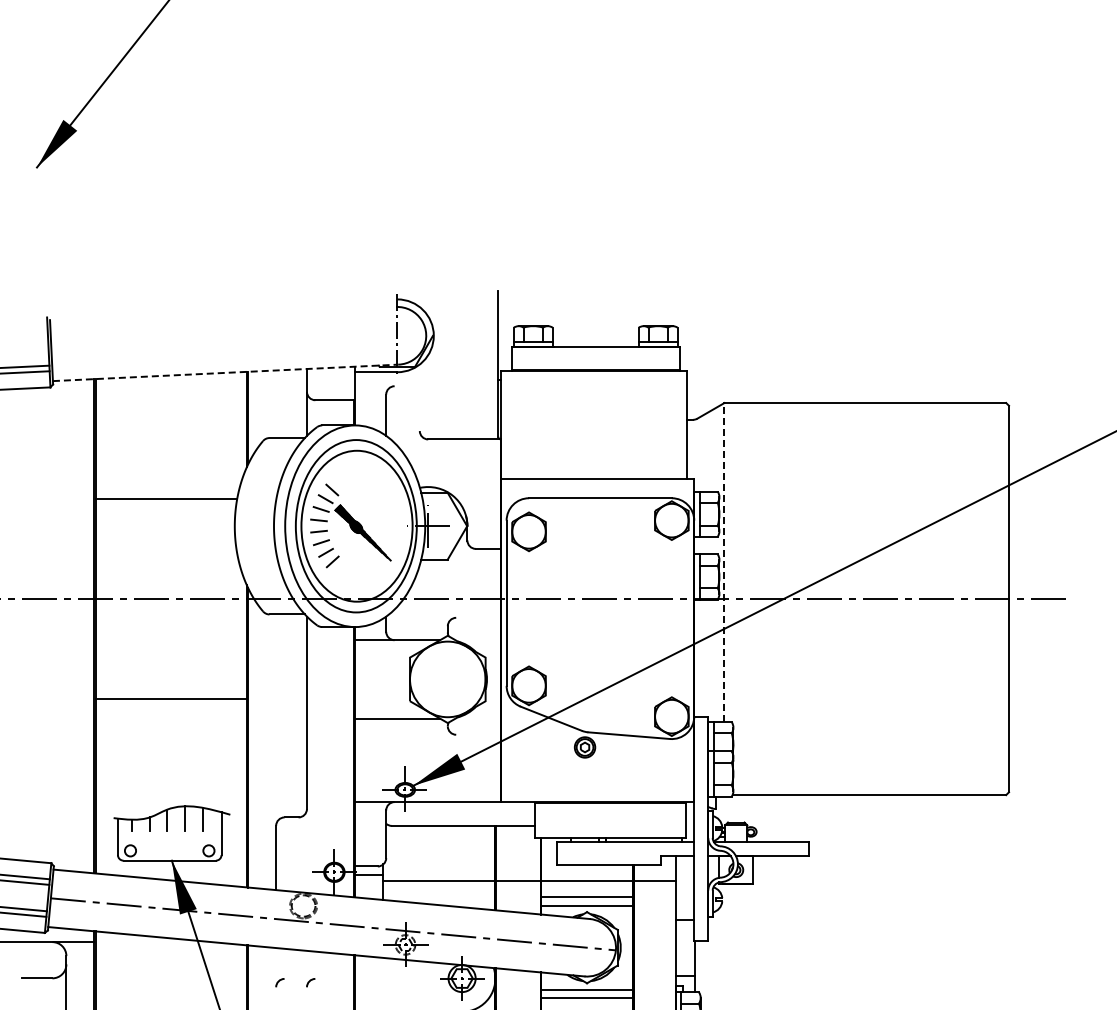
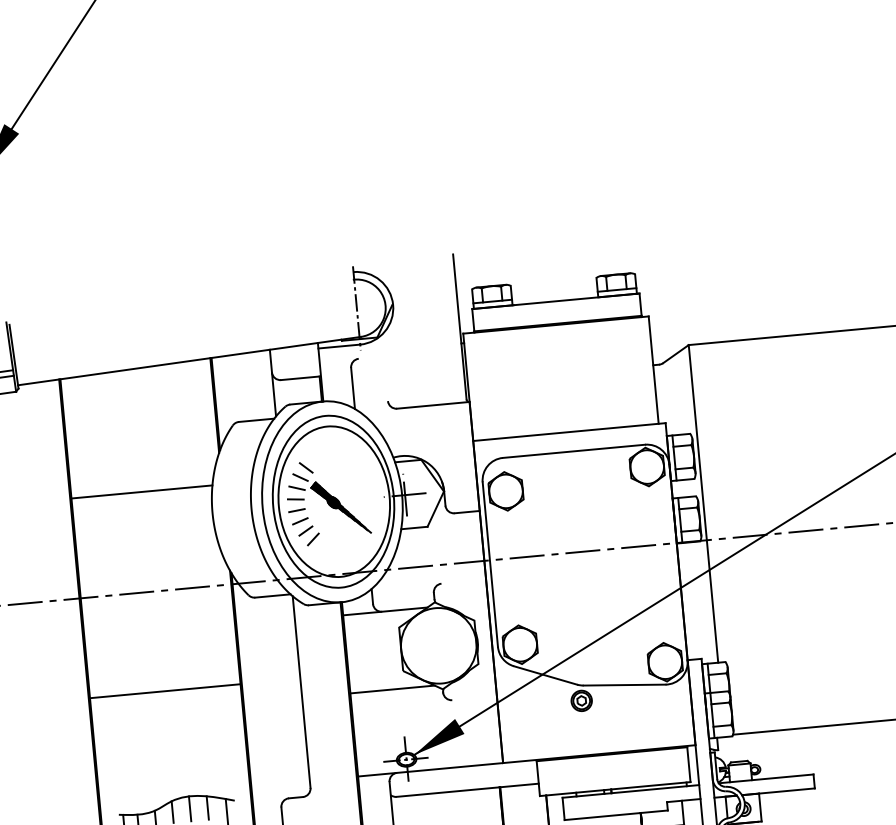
line: (226, 372) -> (190, 360), dashed -> solid
line: (724, 562) -> (703, 503), dashed -> solid

